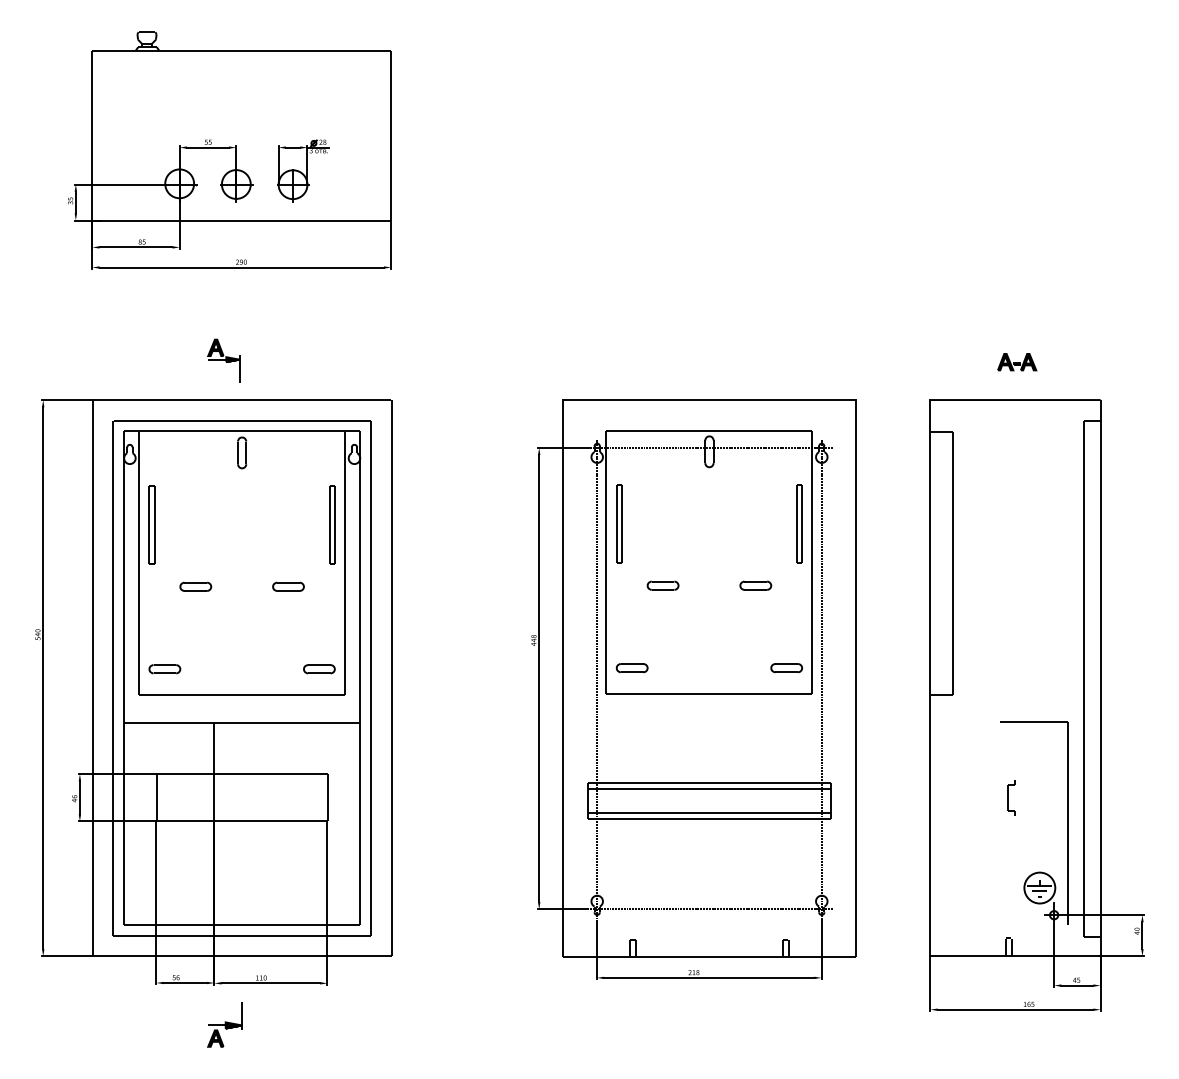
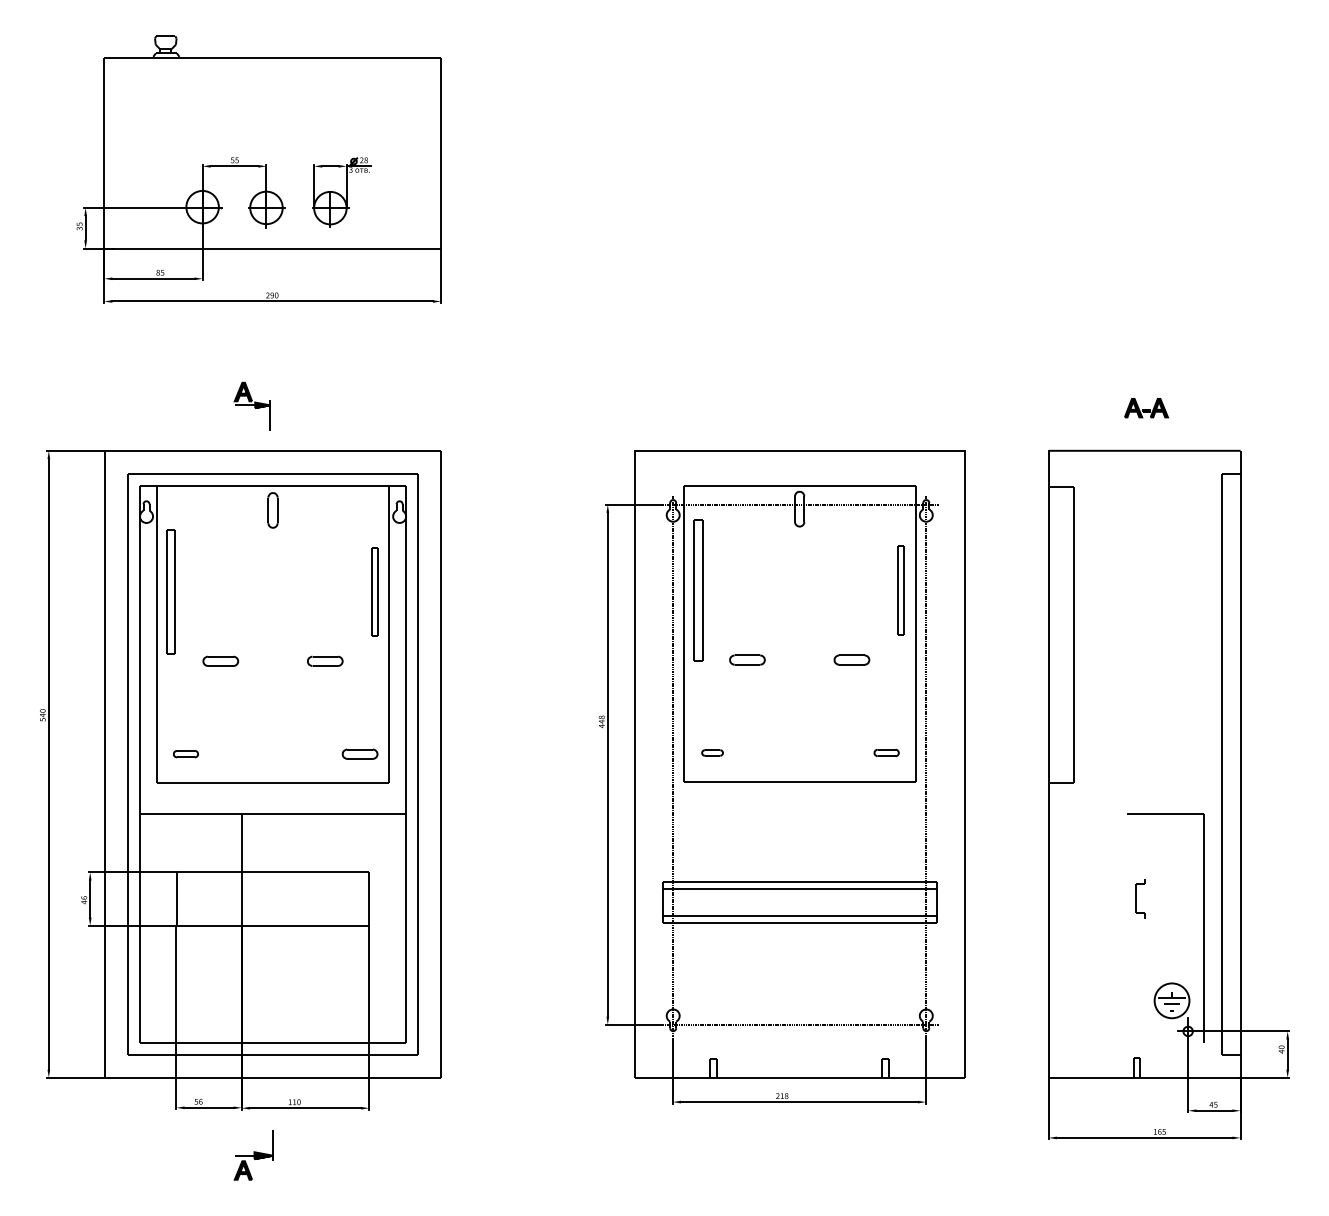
part: (618, 523) -> (697, 590), size x1.6
part: (152, 524) -> (171, 591), size x1.4
part: (632, 667) -> (712, 752), size x0.6
part: (786, 667) -> (886, 752), size x0.7
part: (164, 668) -> (185, 753), size x0.7

